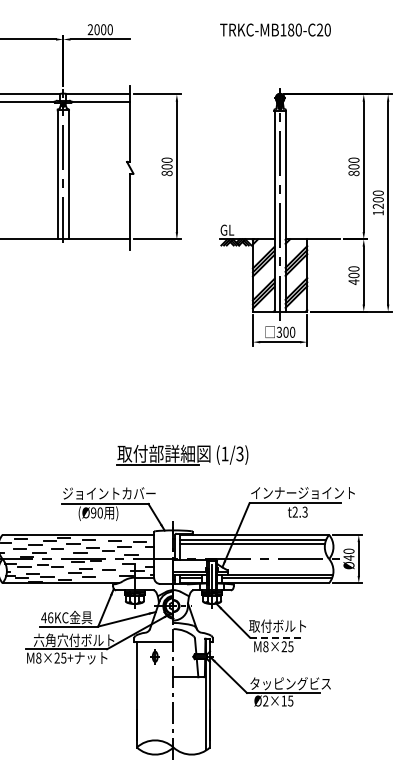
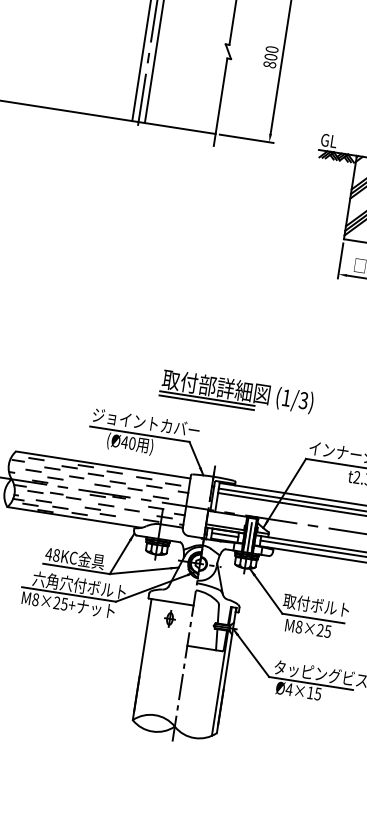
line: (157, 468) -> (206, 402), added
text: (93, 512) -> (124, 441), (Ø90 -> (Ø40
text: (50, 617) -> (56, 555), 46KC -> 48KC
line: (276, 637) -> (313, 618), dashed -> solid
text: (265, 700) -> (289, 688), Ø2×15 -> Ø4×15

